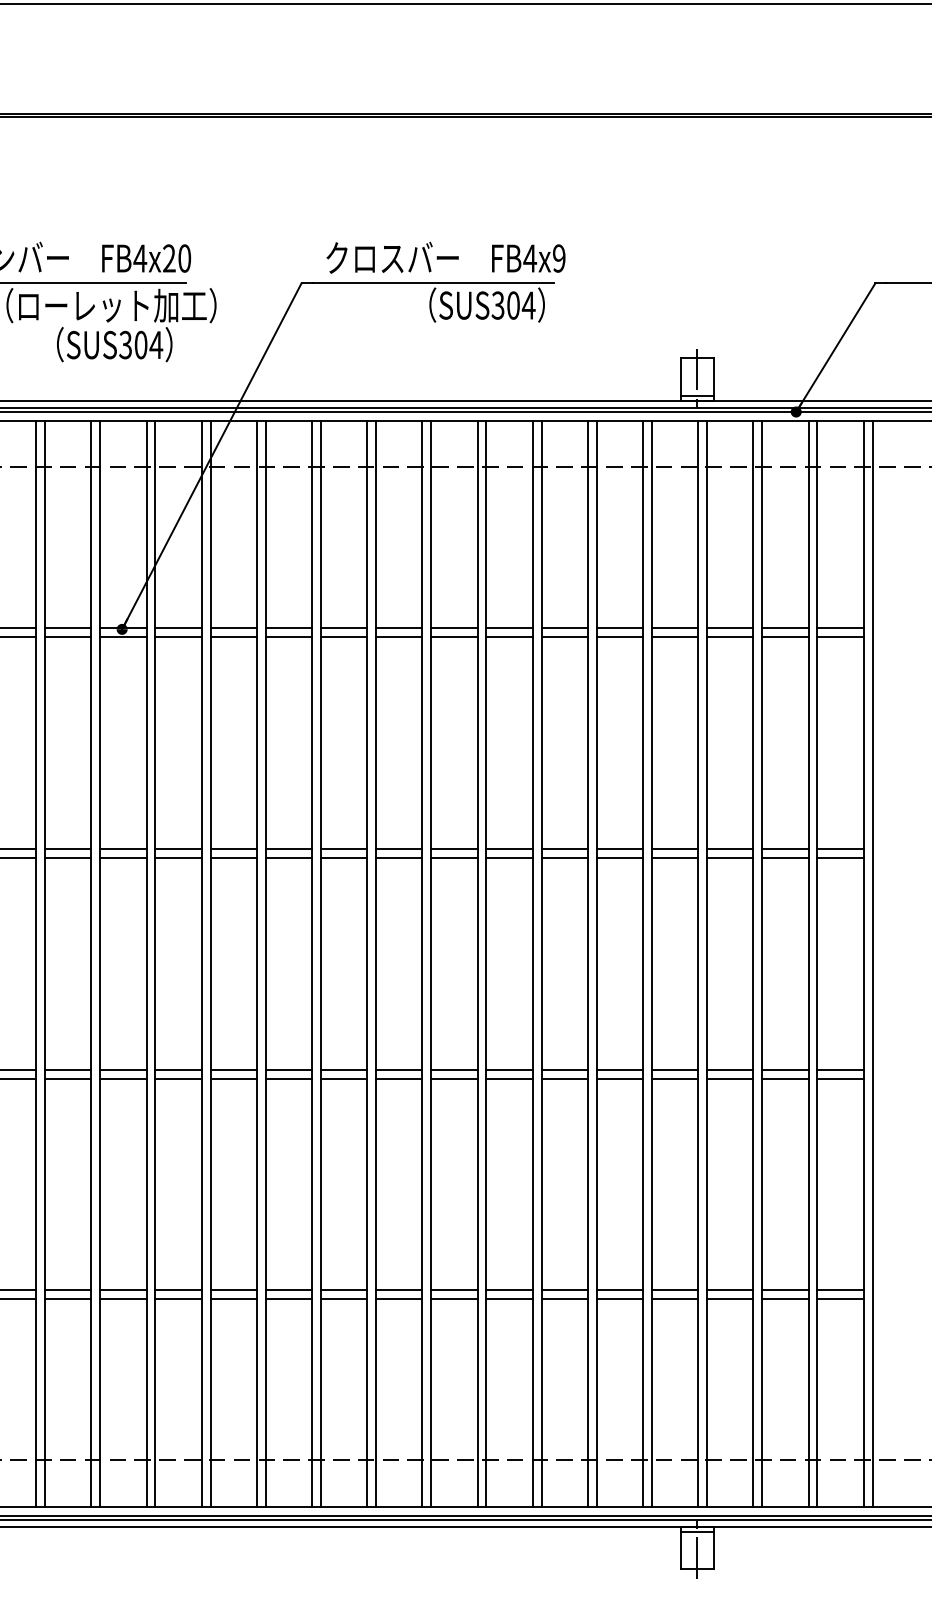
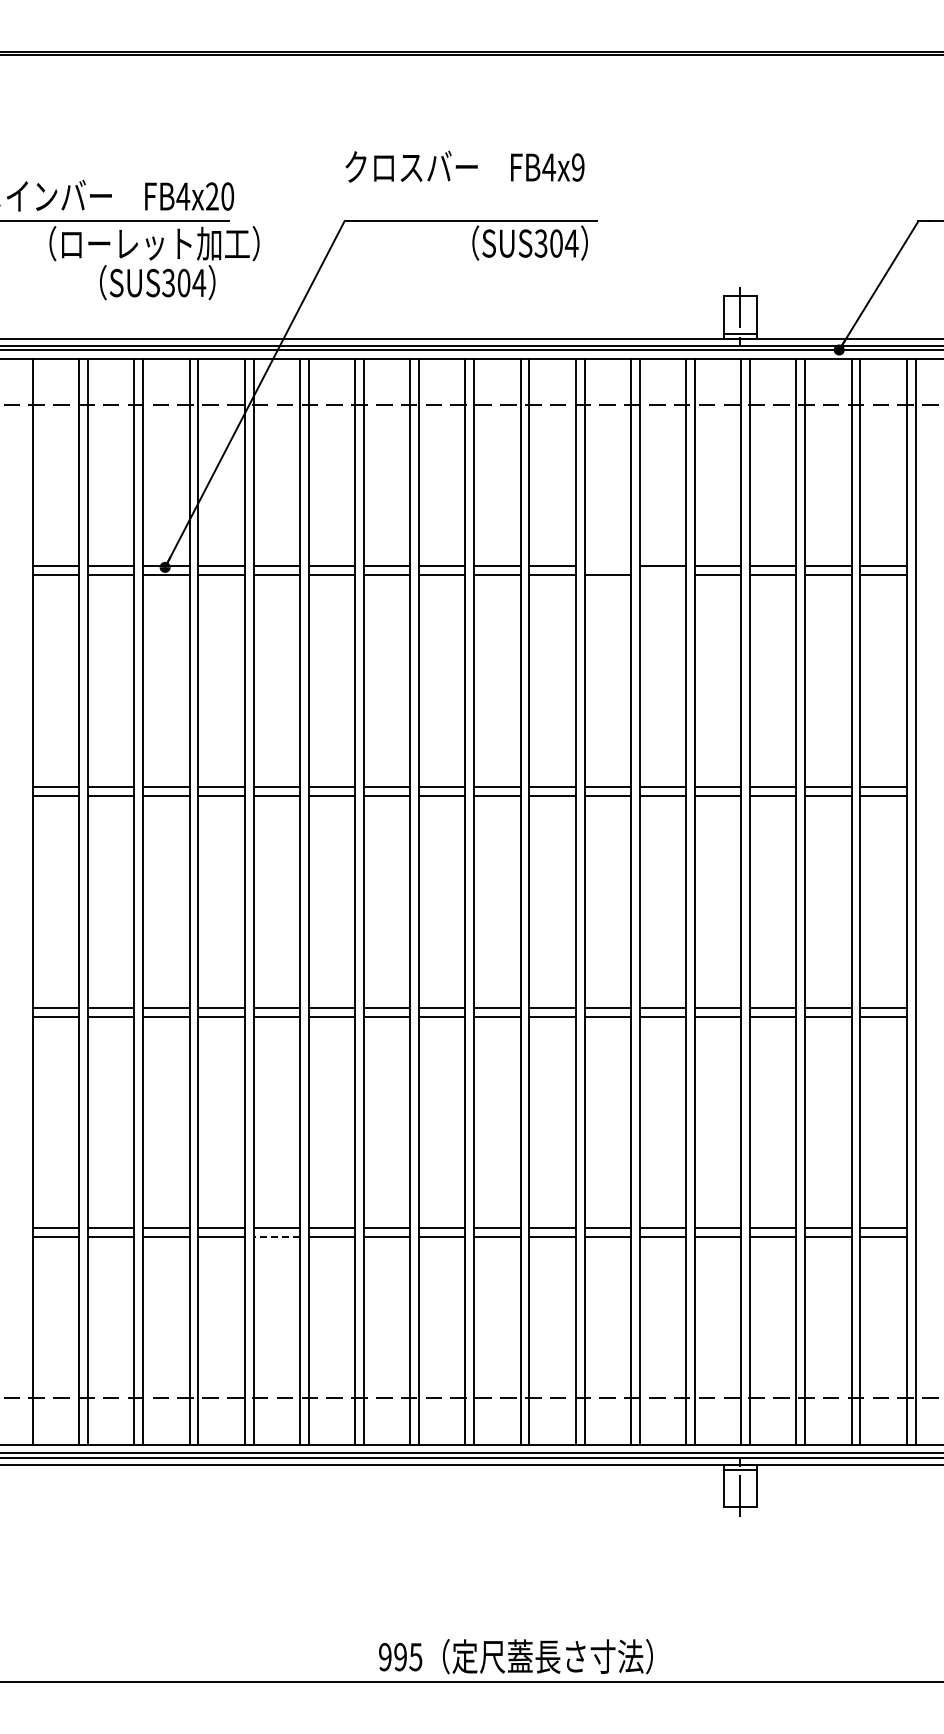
text: (445, 257) -> (464, 166), moved
line: (564, 628) -> (607, 566), removed
line: (619, 637) -> (662, 575), removed
line: (233, 1299) -> (276, 1237), solid -> dashed

